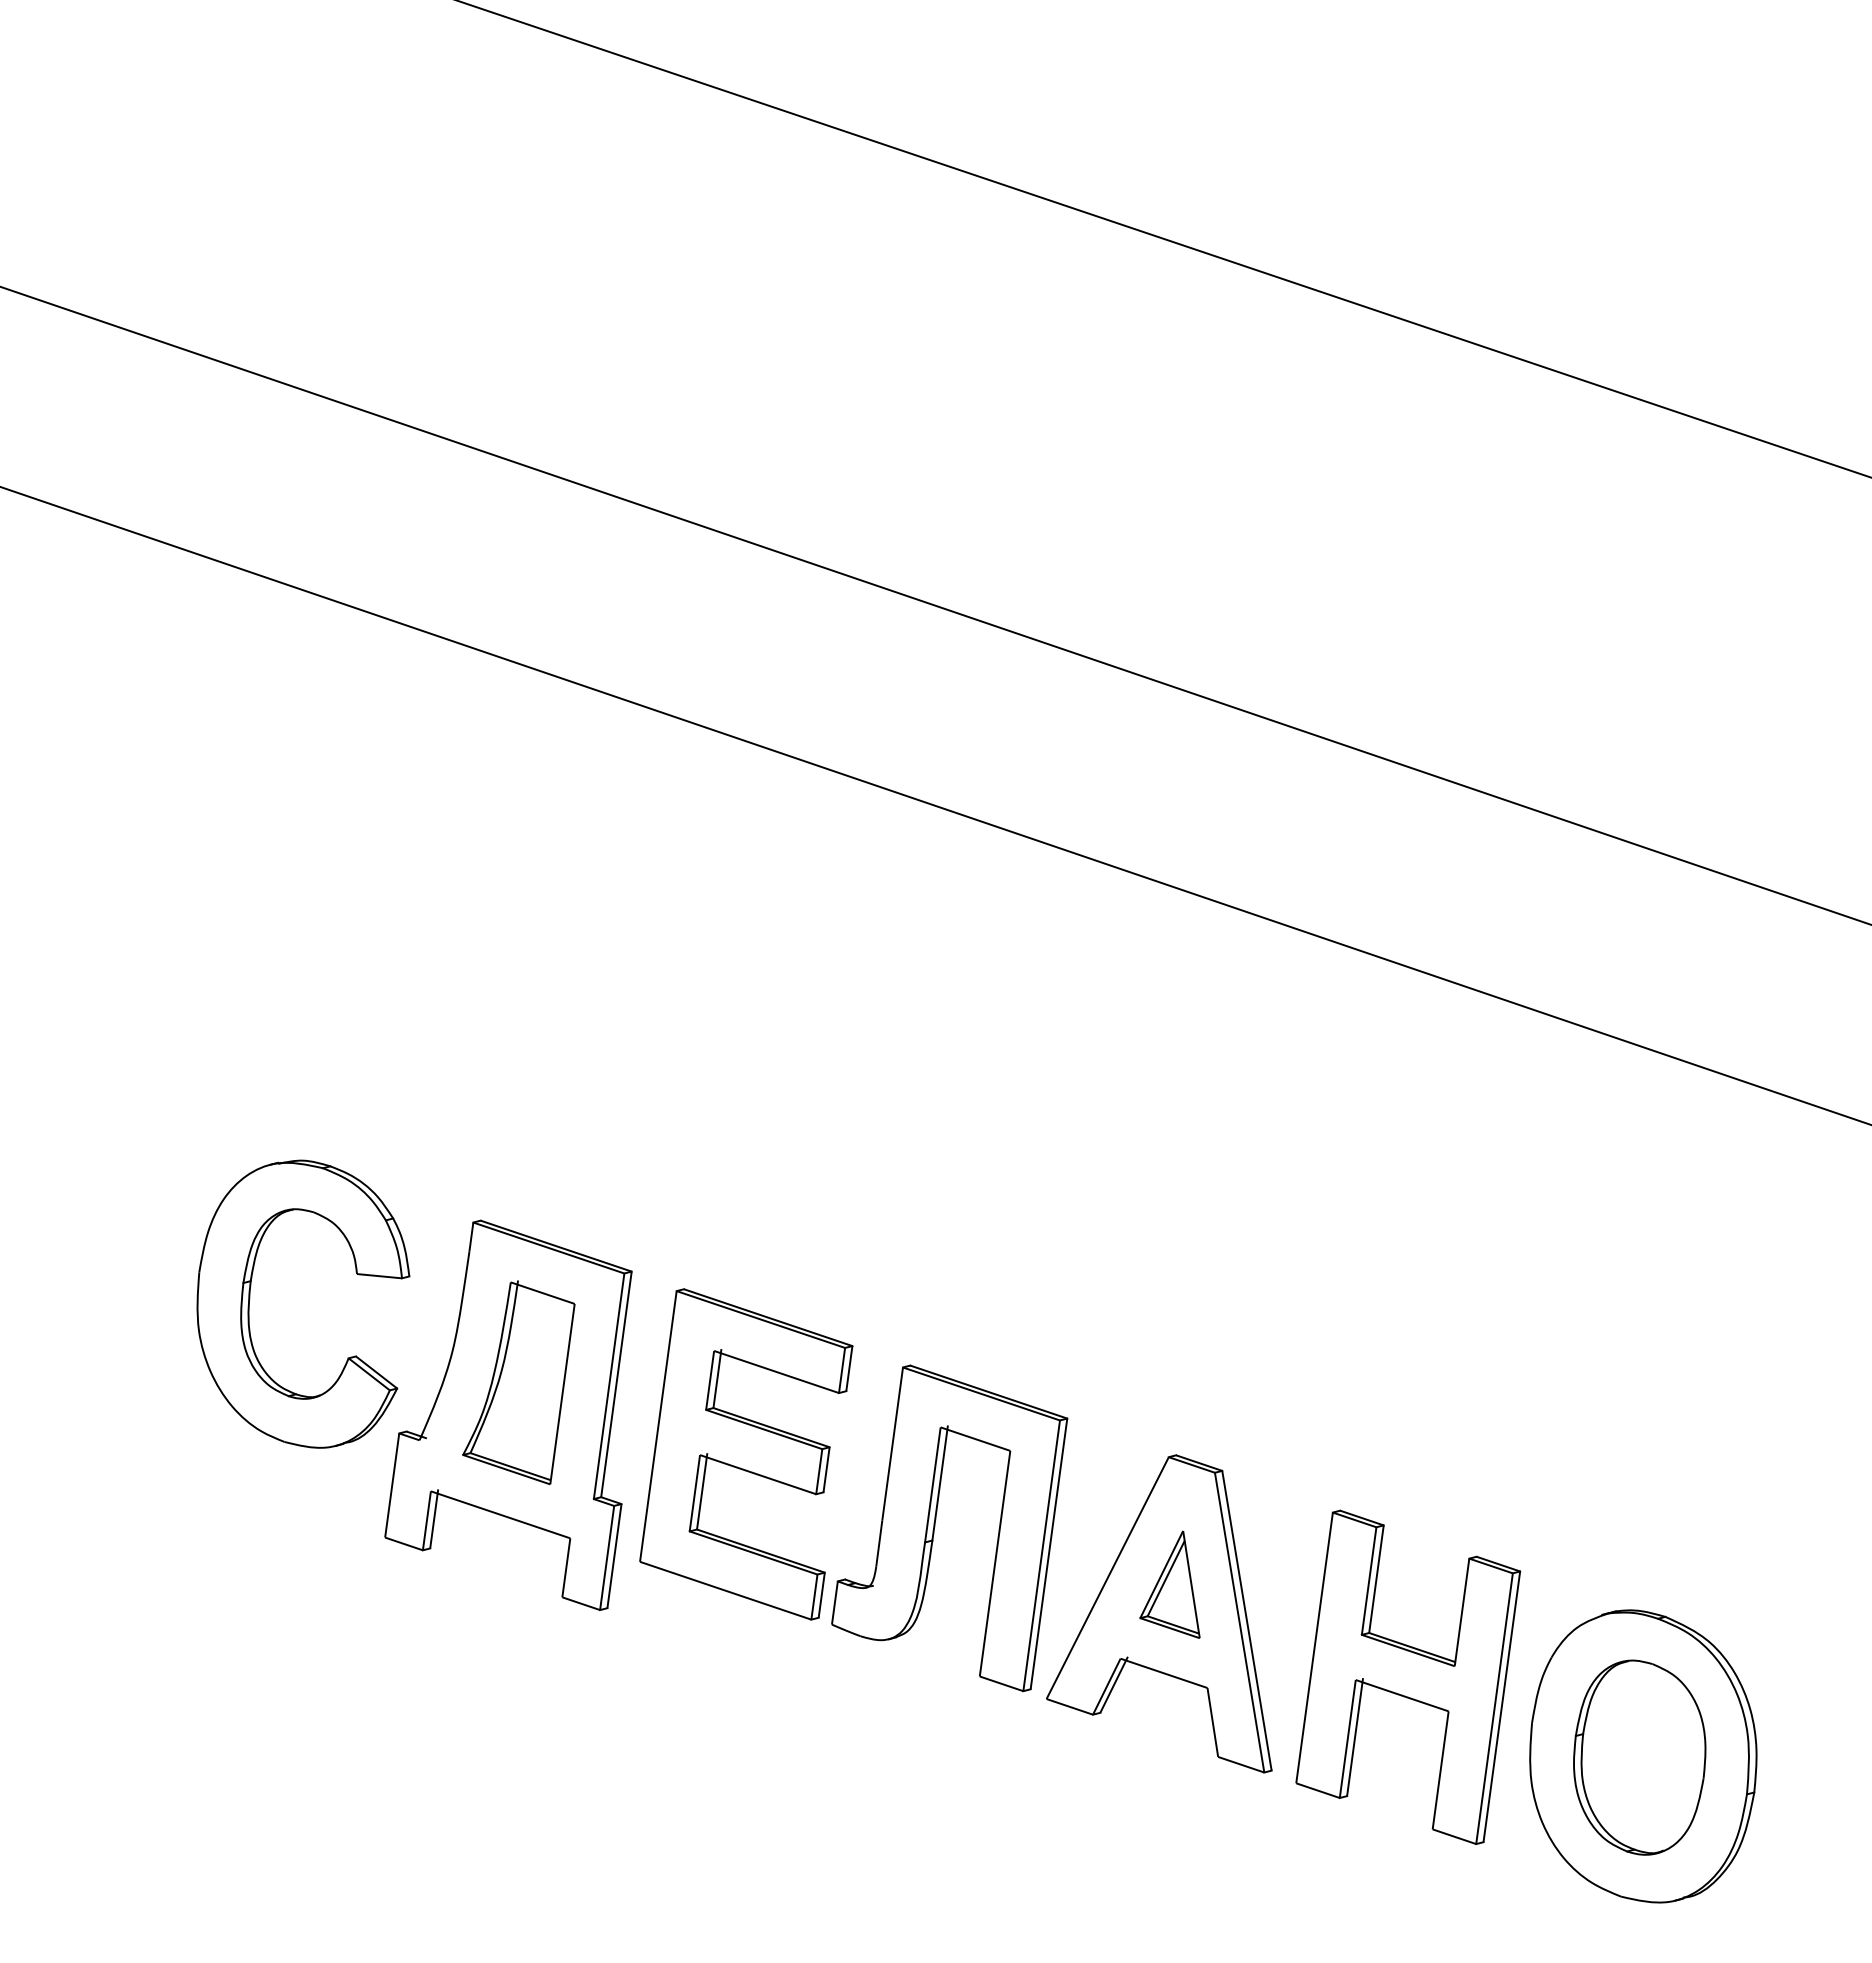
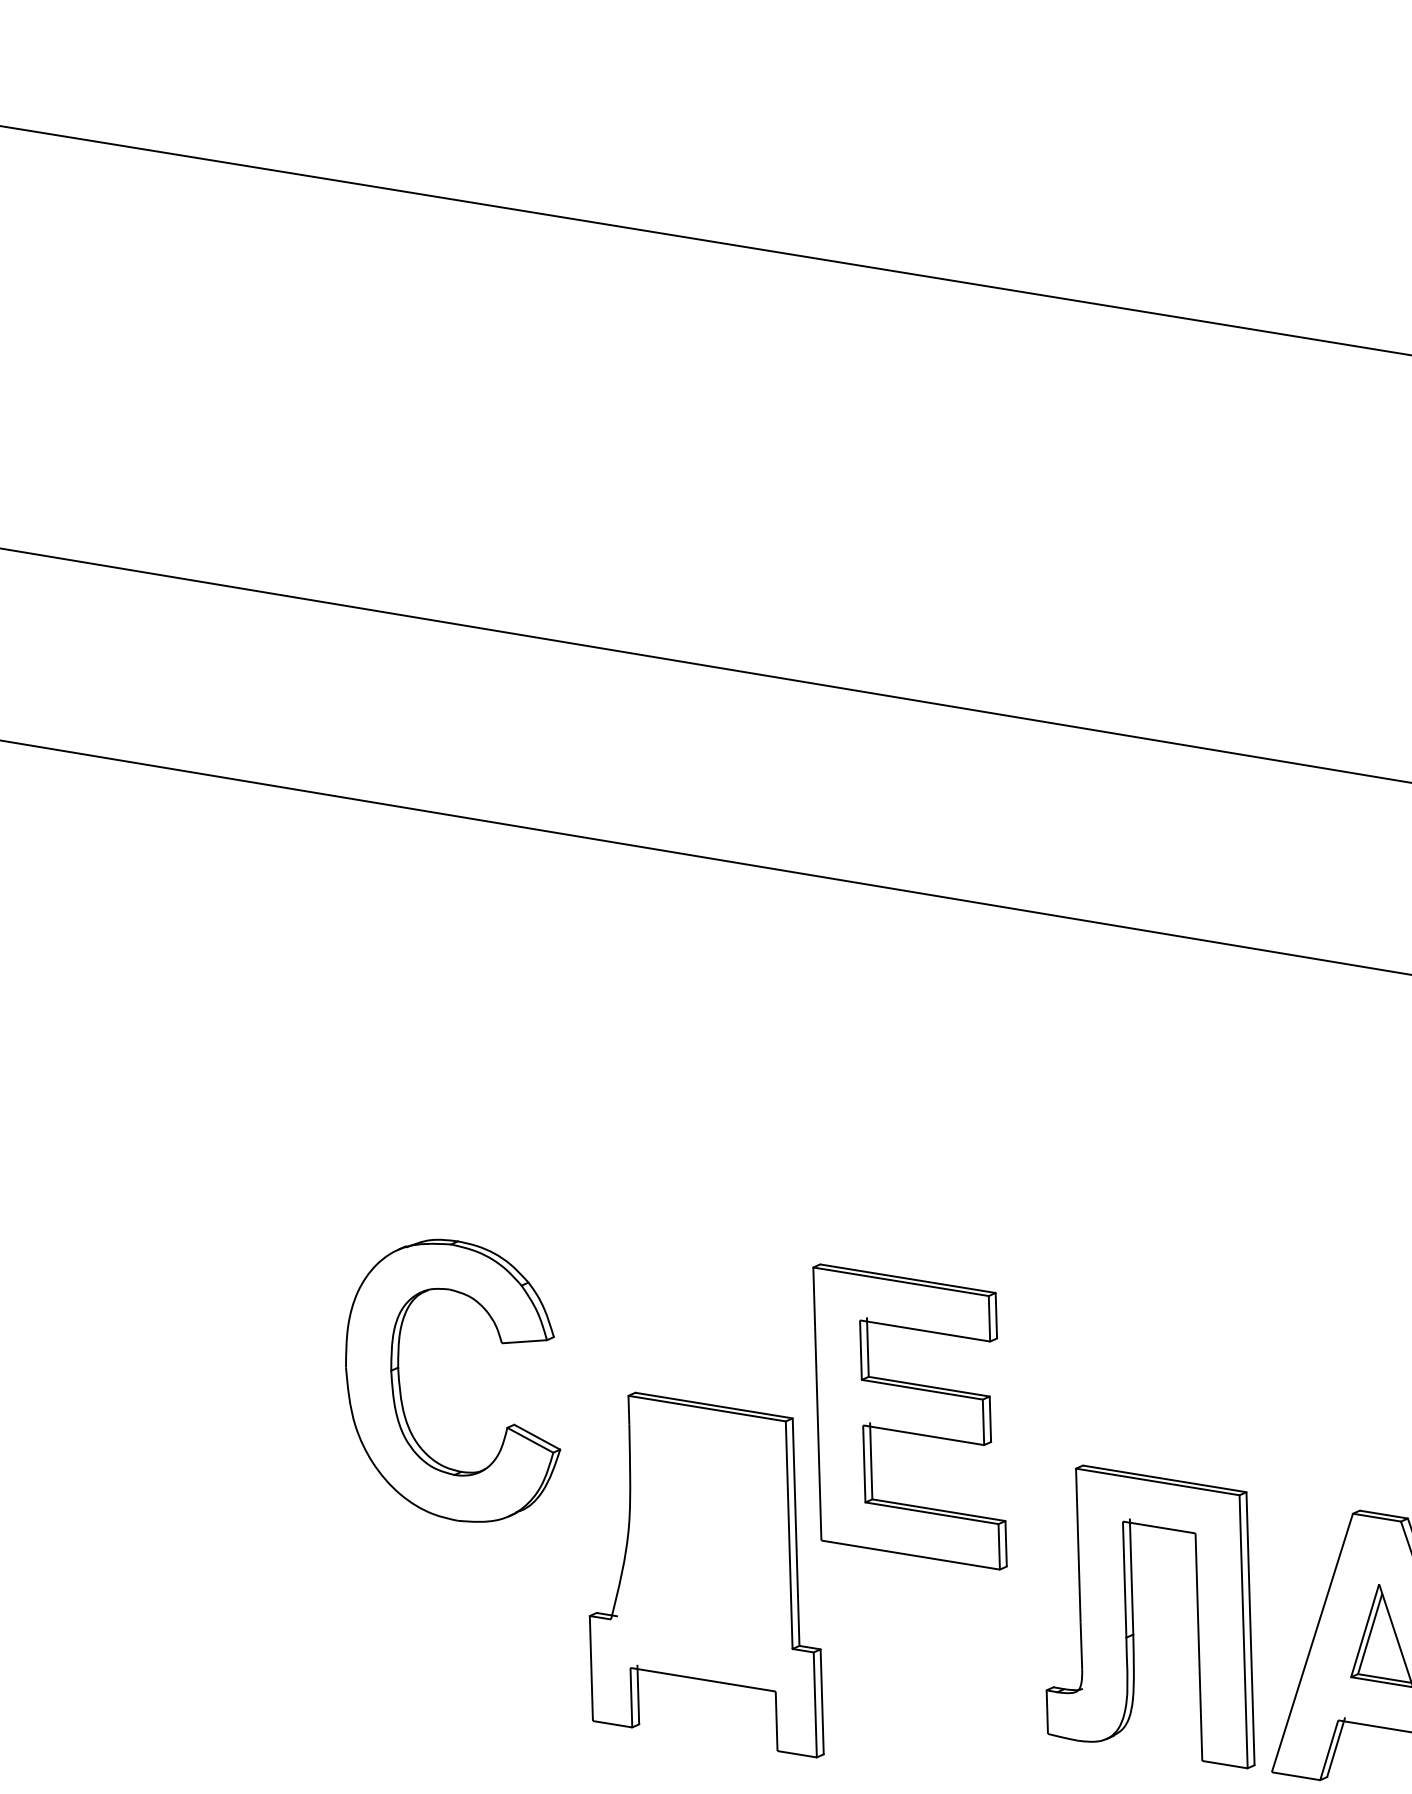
part: (250, 1299) -> (400, 1385), moved
part: (518, 1382) -> (699, 1546), removed
part: (746, 1454) -> (908, 1417), moved

